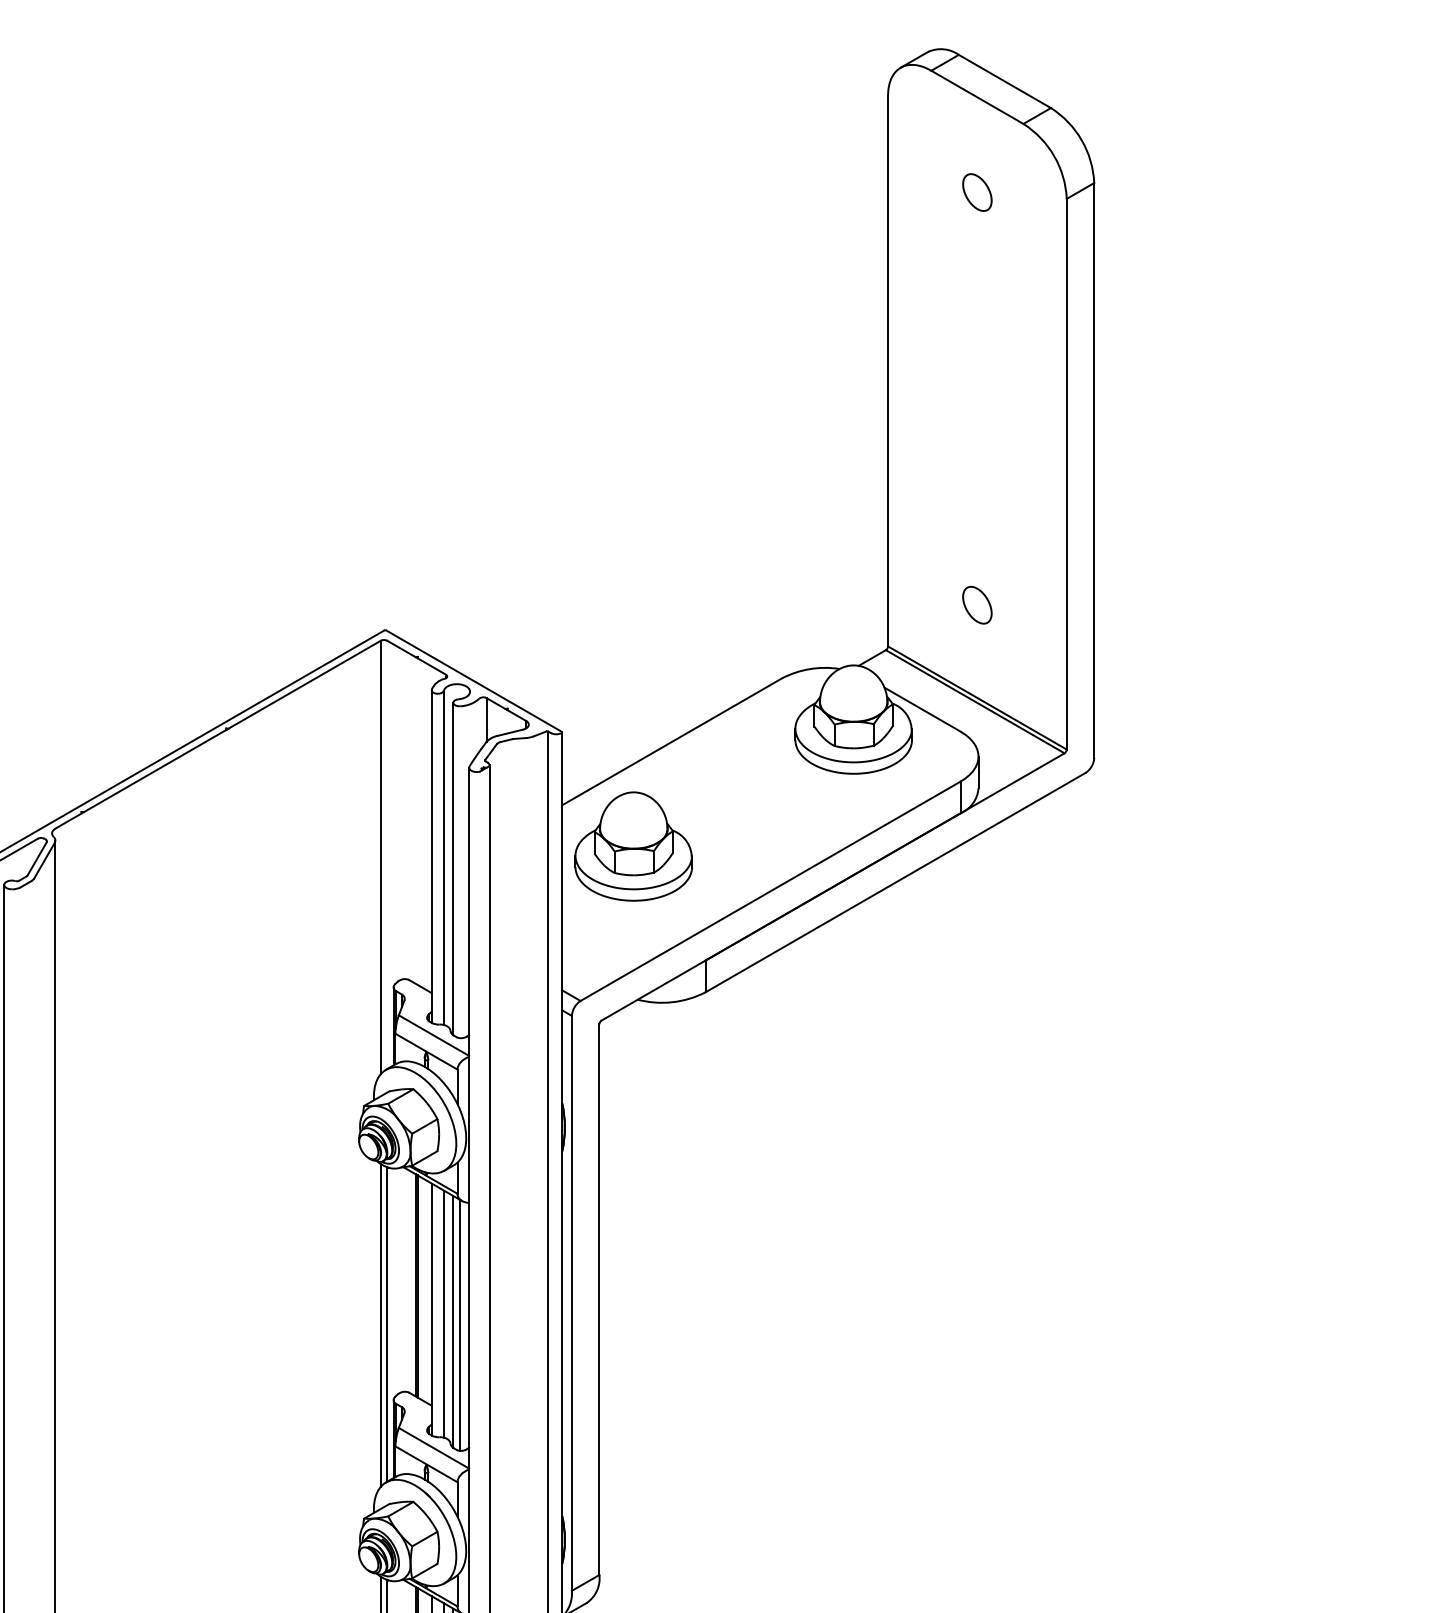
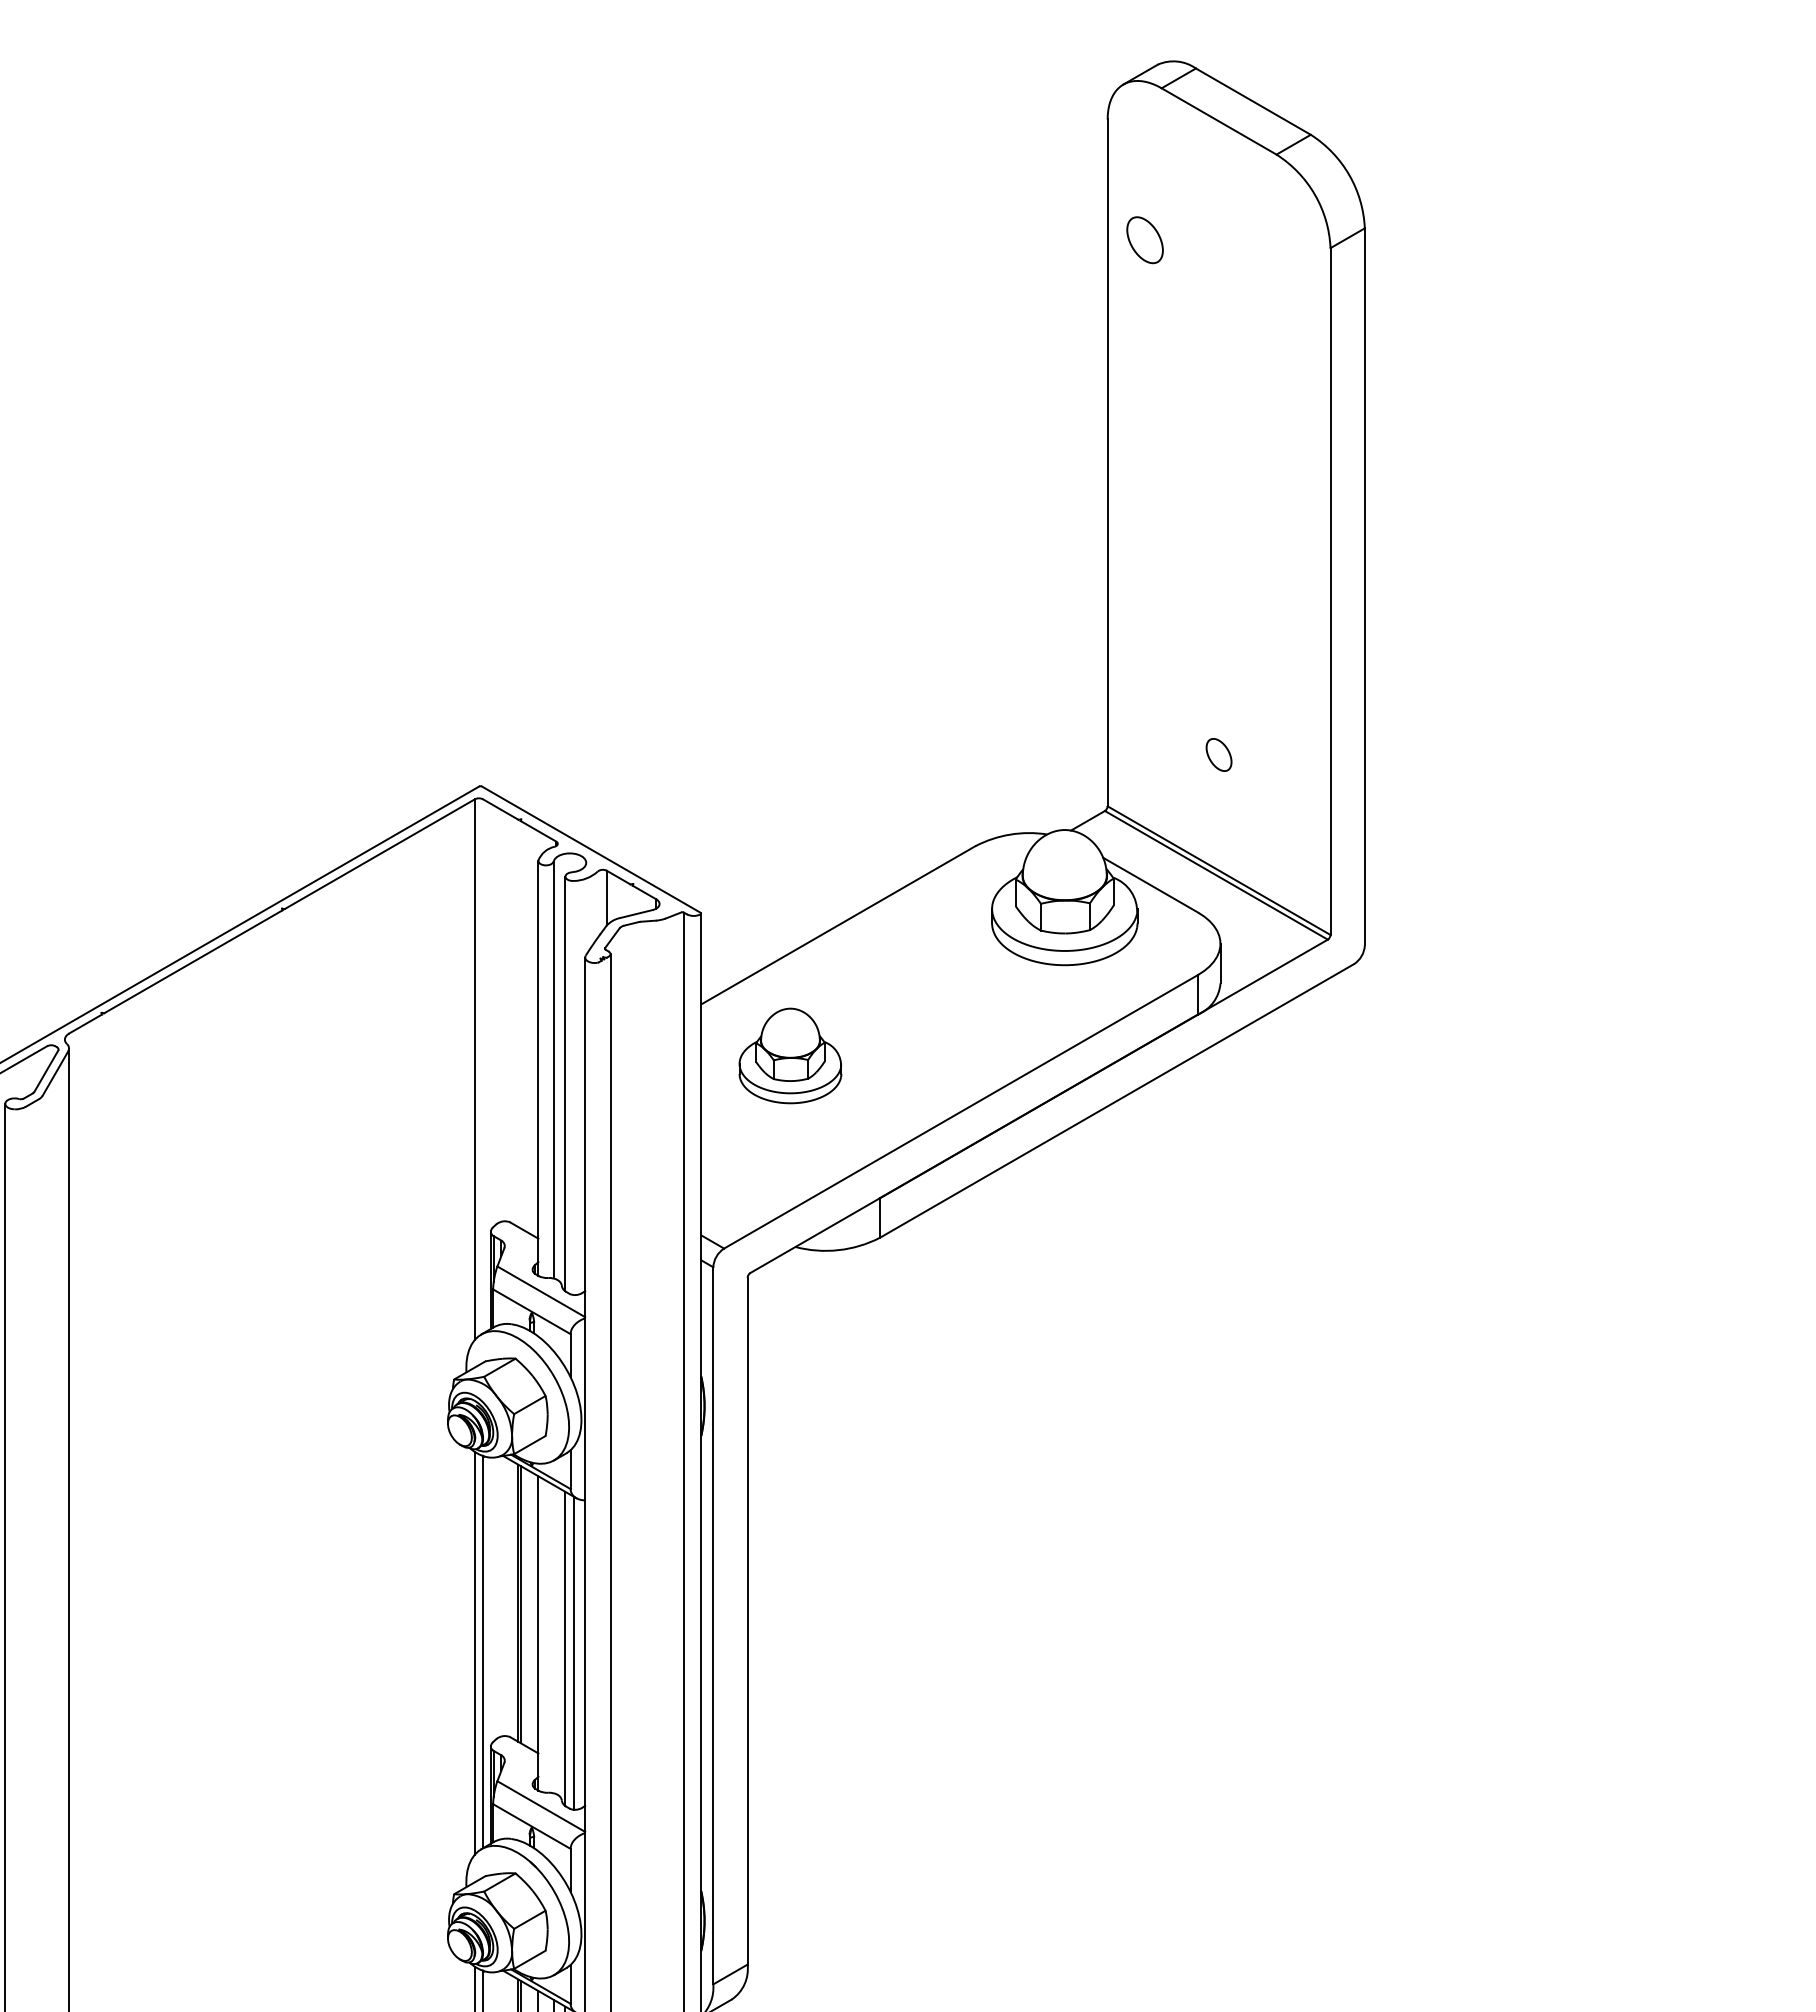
part: (976, 192) -> (1144, 240), moved
part: (976, 604) -> (1218, 754), size x0.7
part: (633, 846) -> (790, 1055), size x0.7
line: (443, 1314) -> (553, 1639), removed

